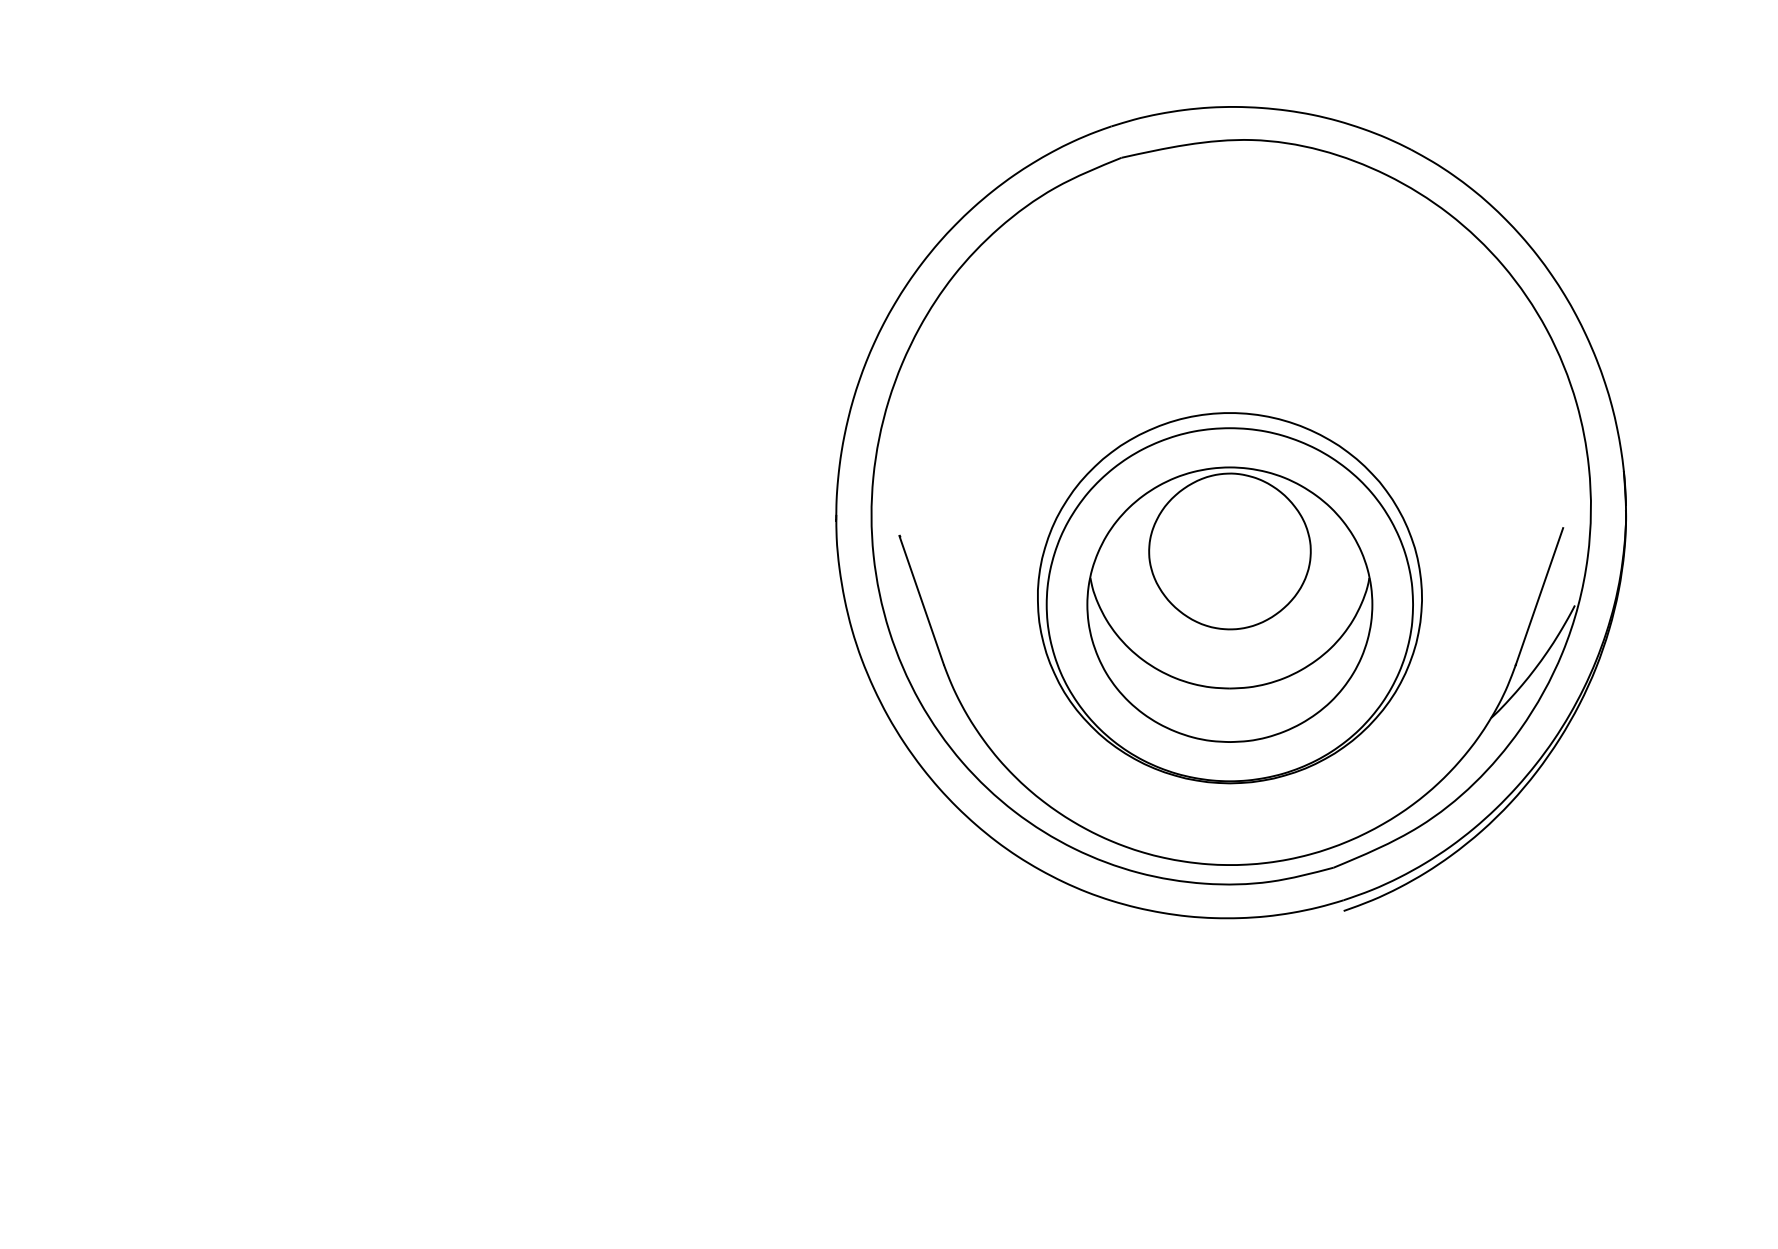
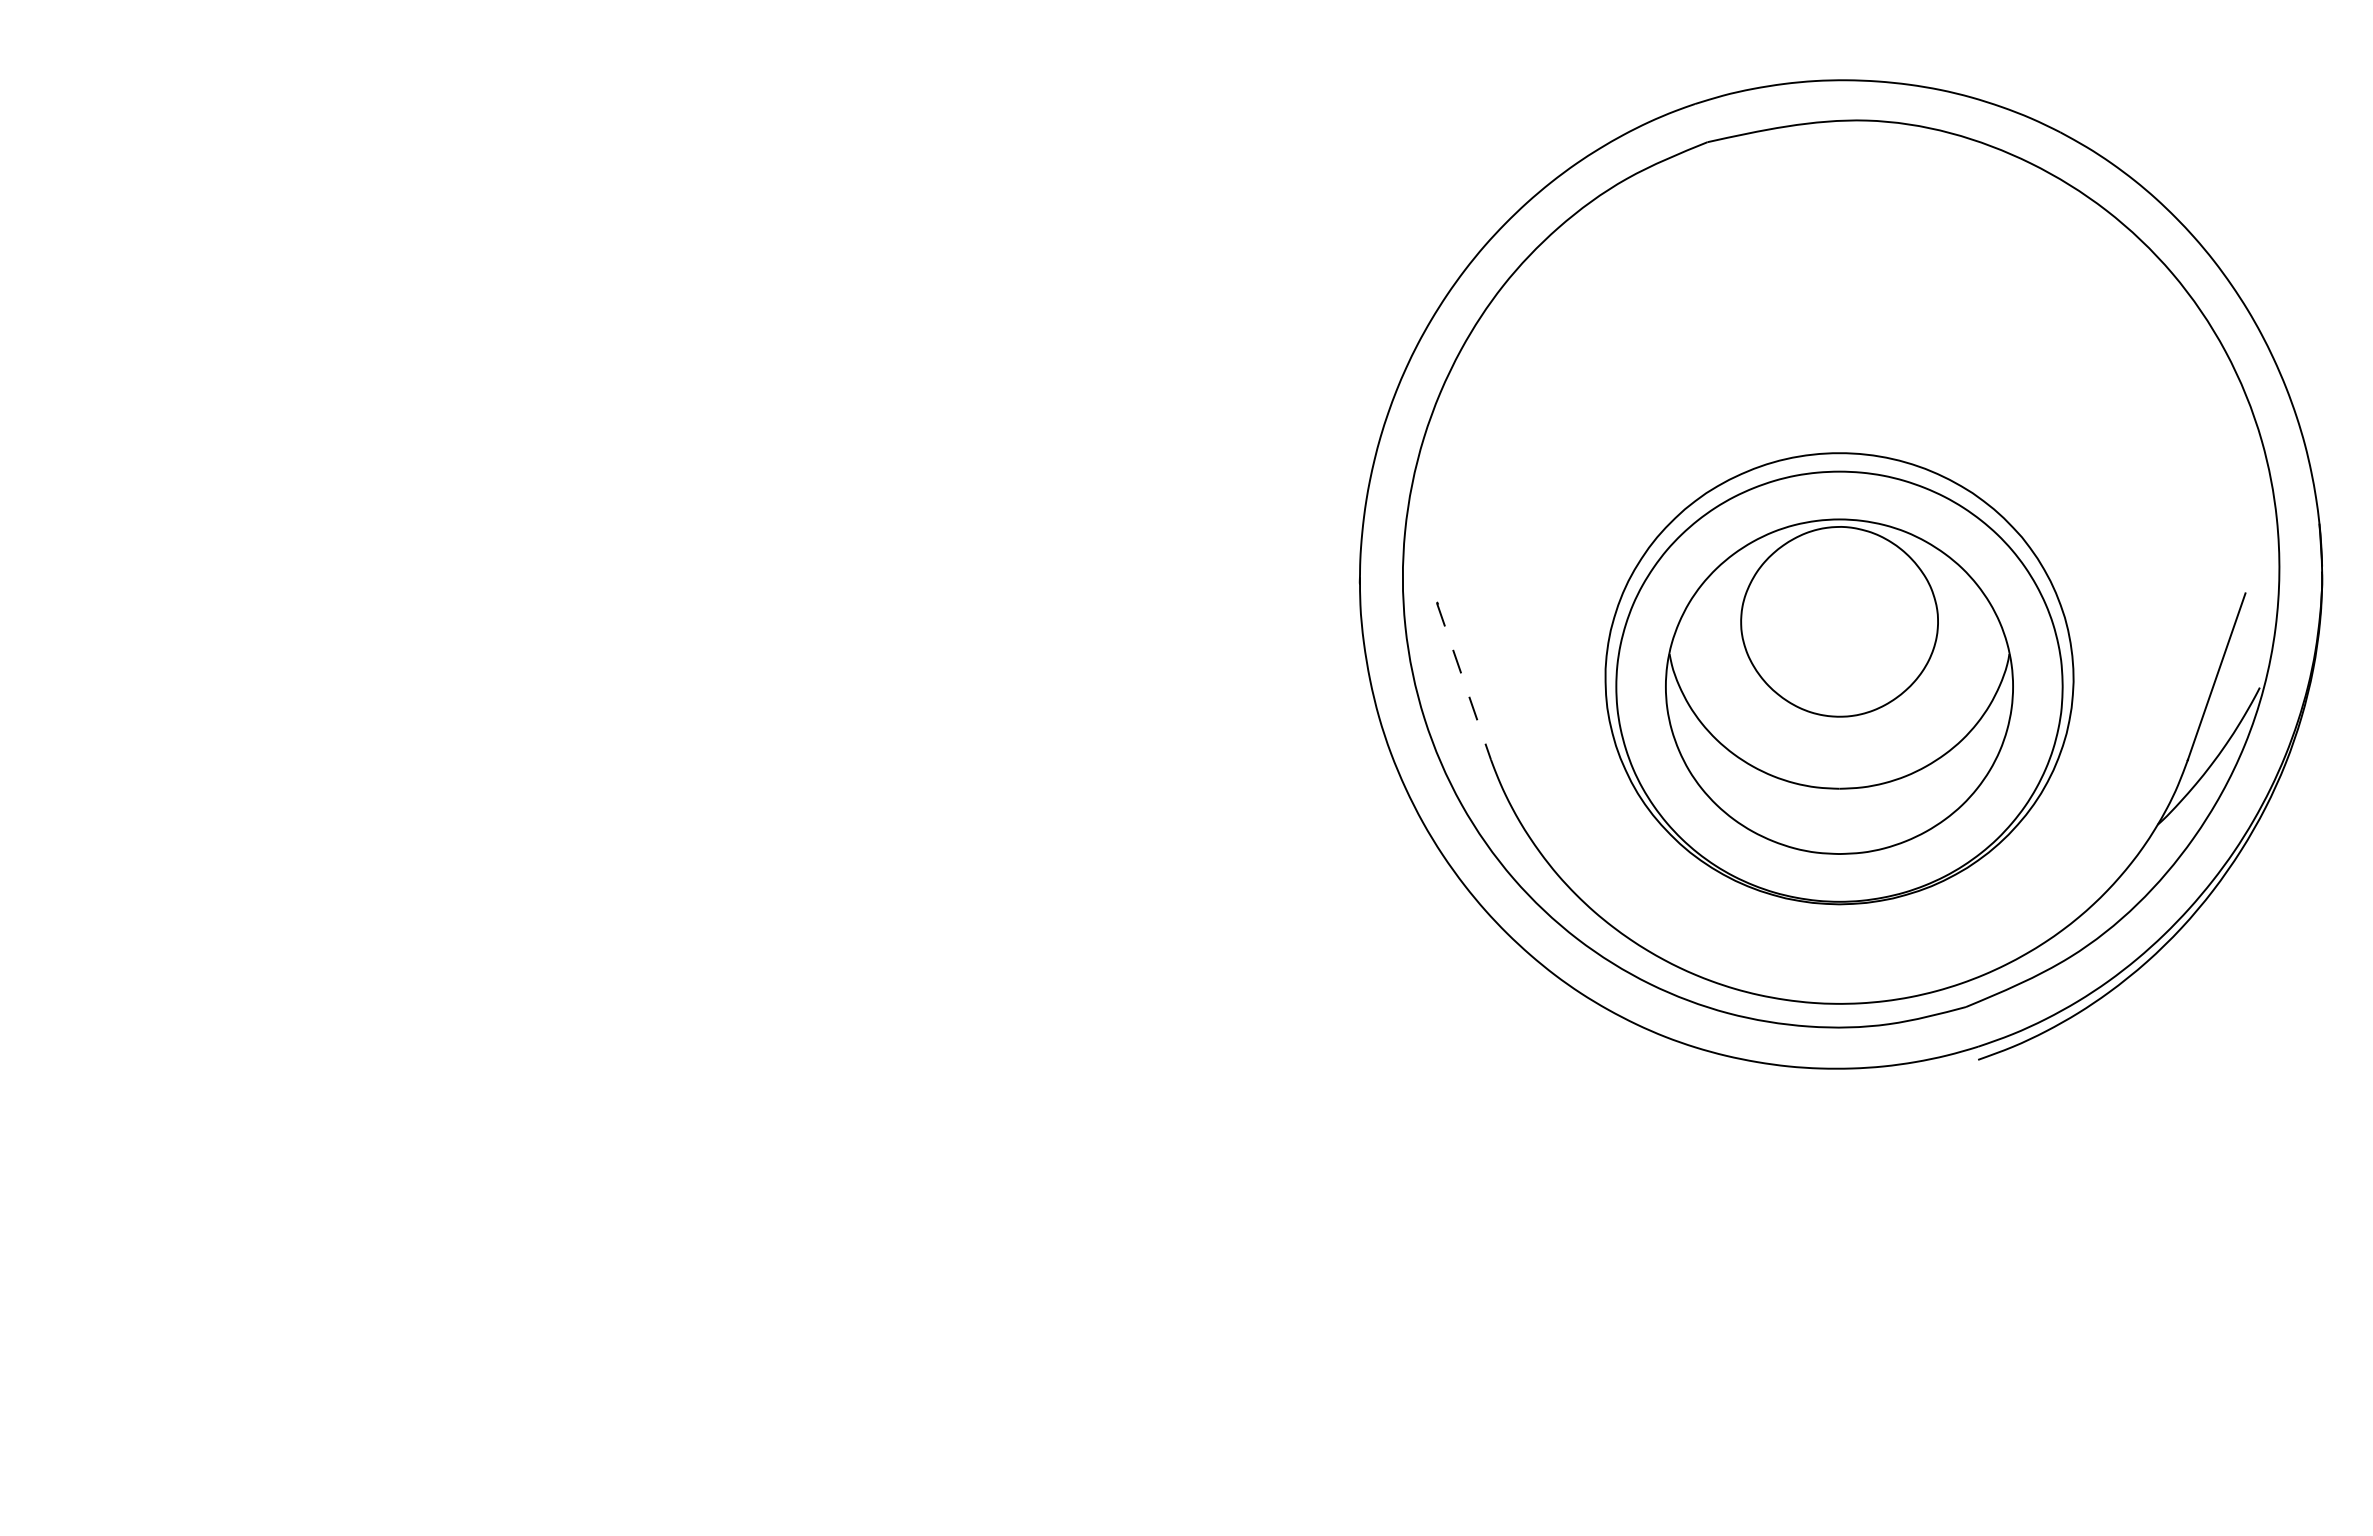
line: (921, 600) -> (1463, 681), solid -> dashed

